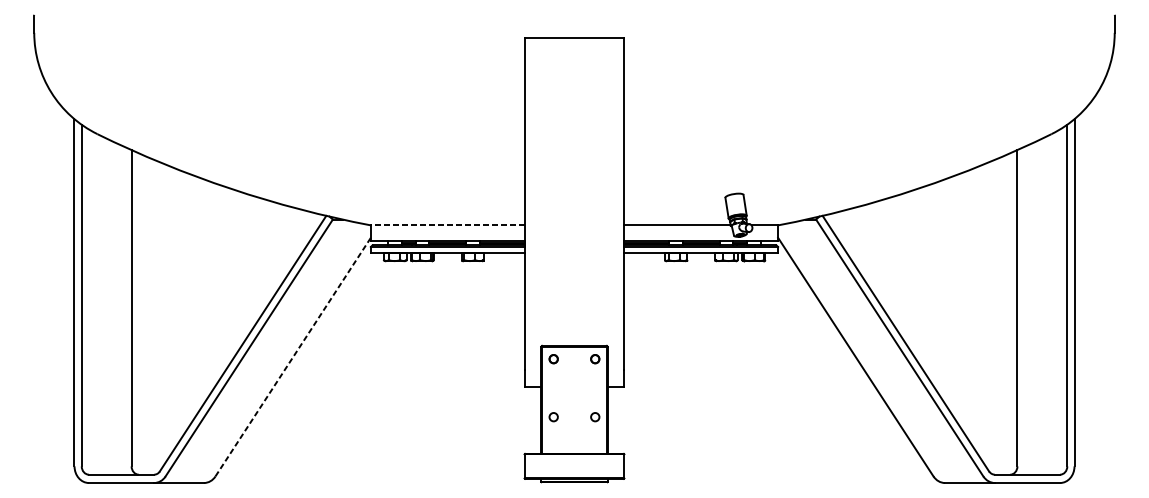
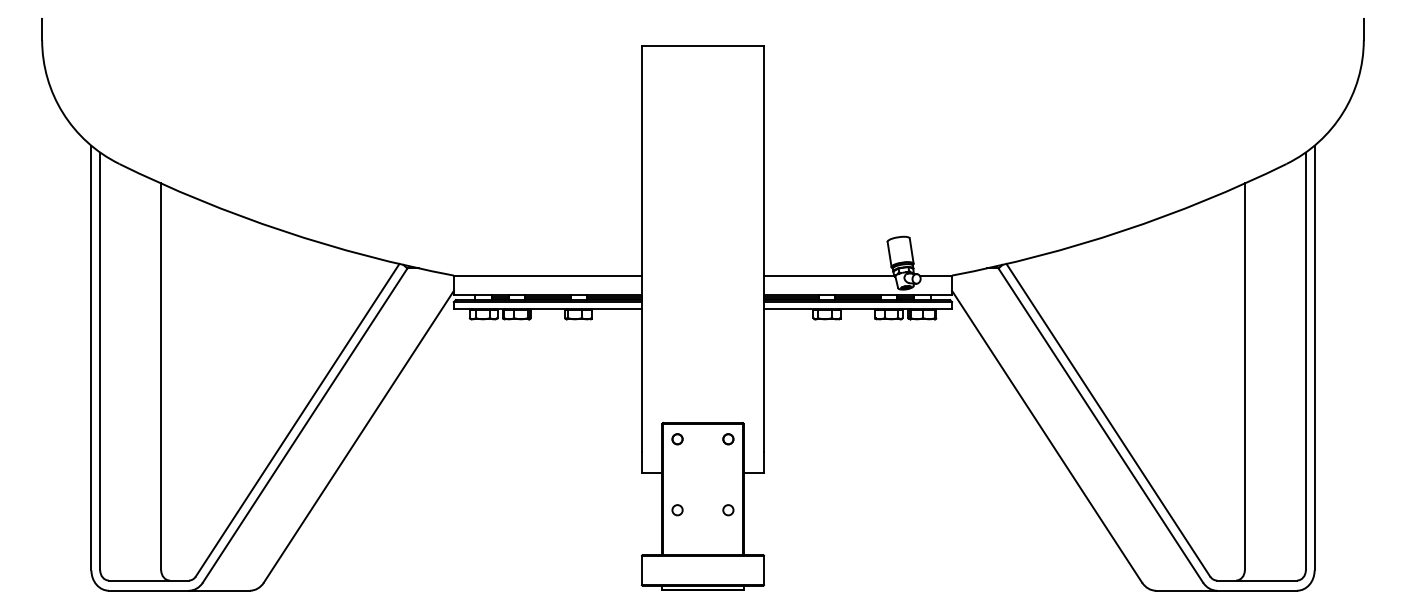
line: (447, 225) -> (547, 275), dashed -> solid
line: (293, 356) -> (359, 436), dashed -> solid

